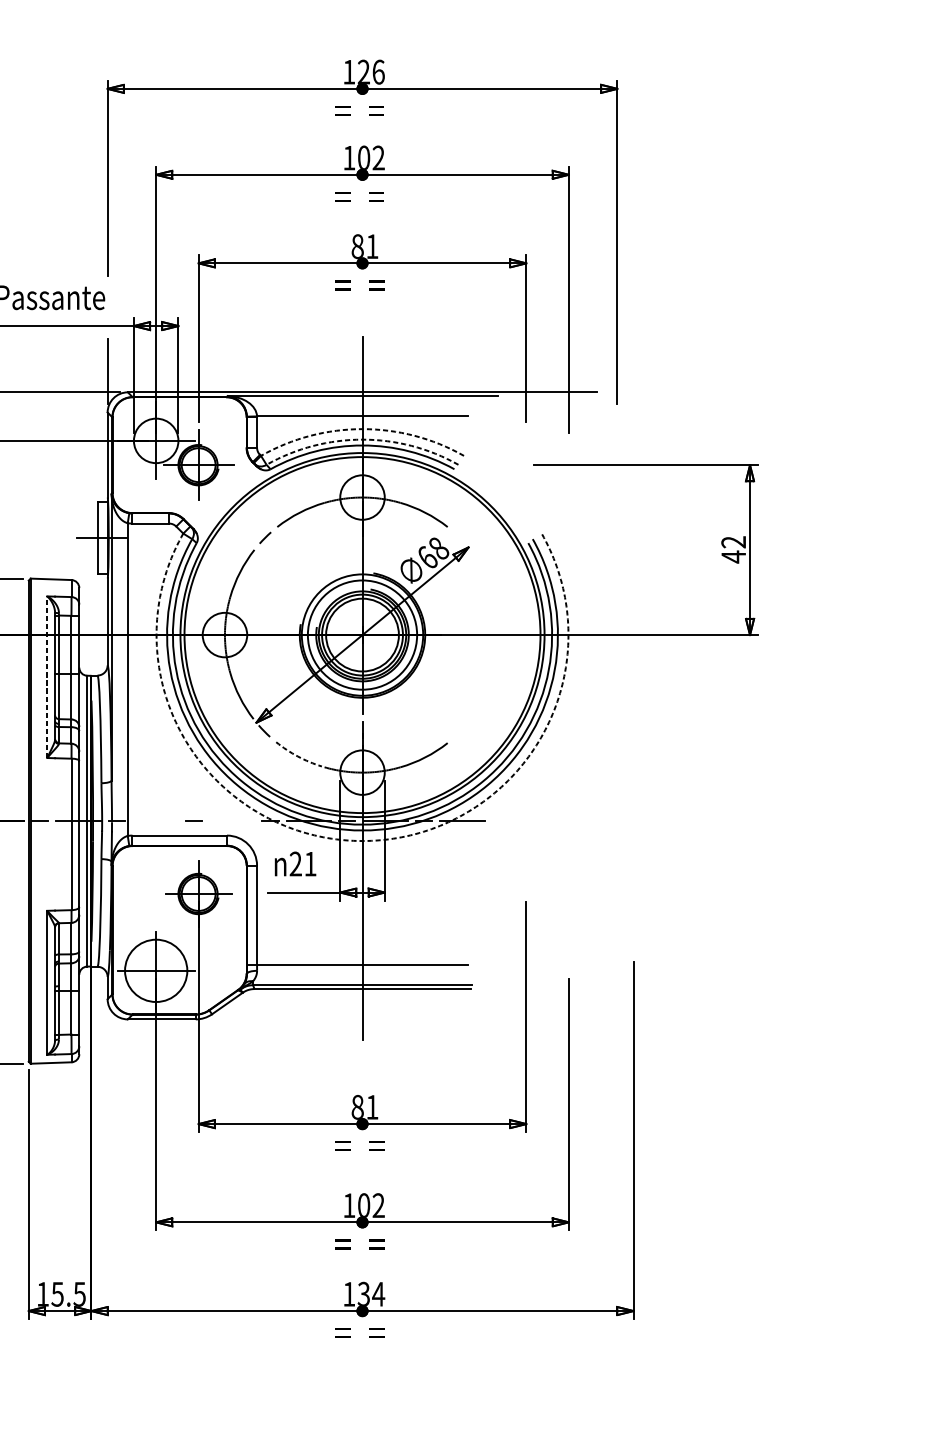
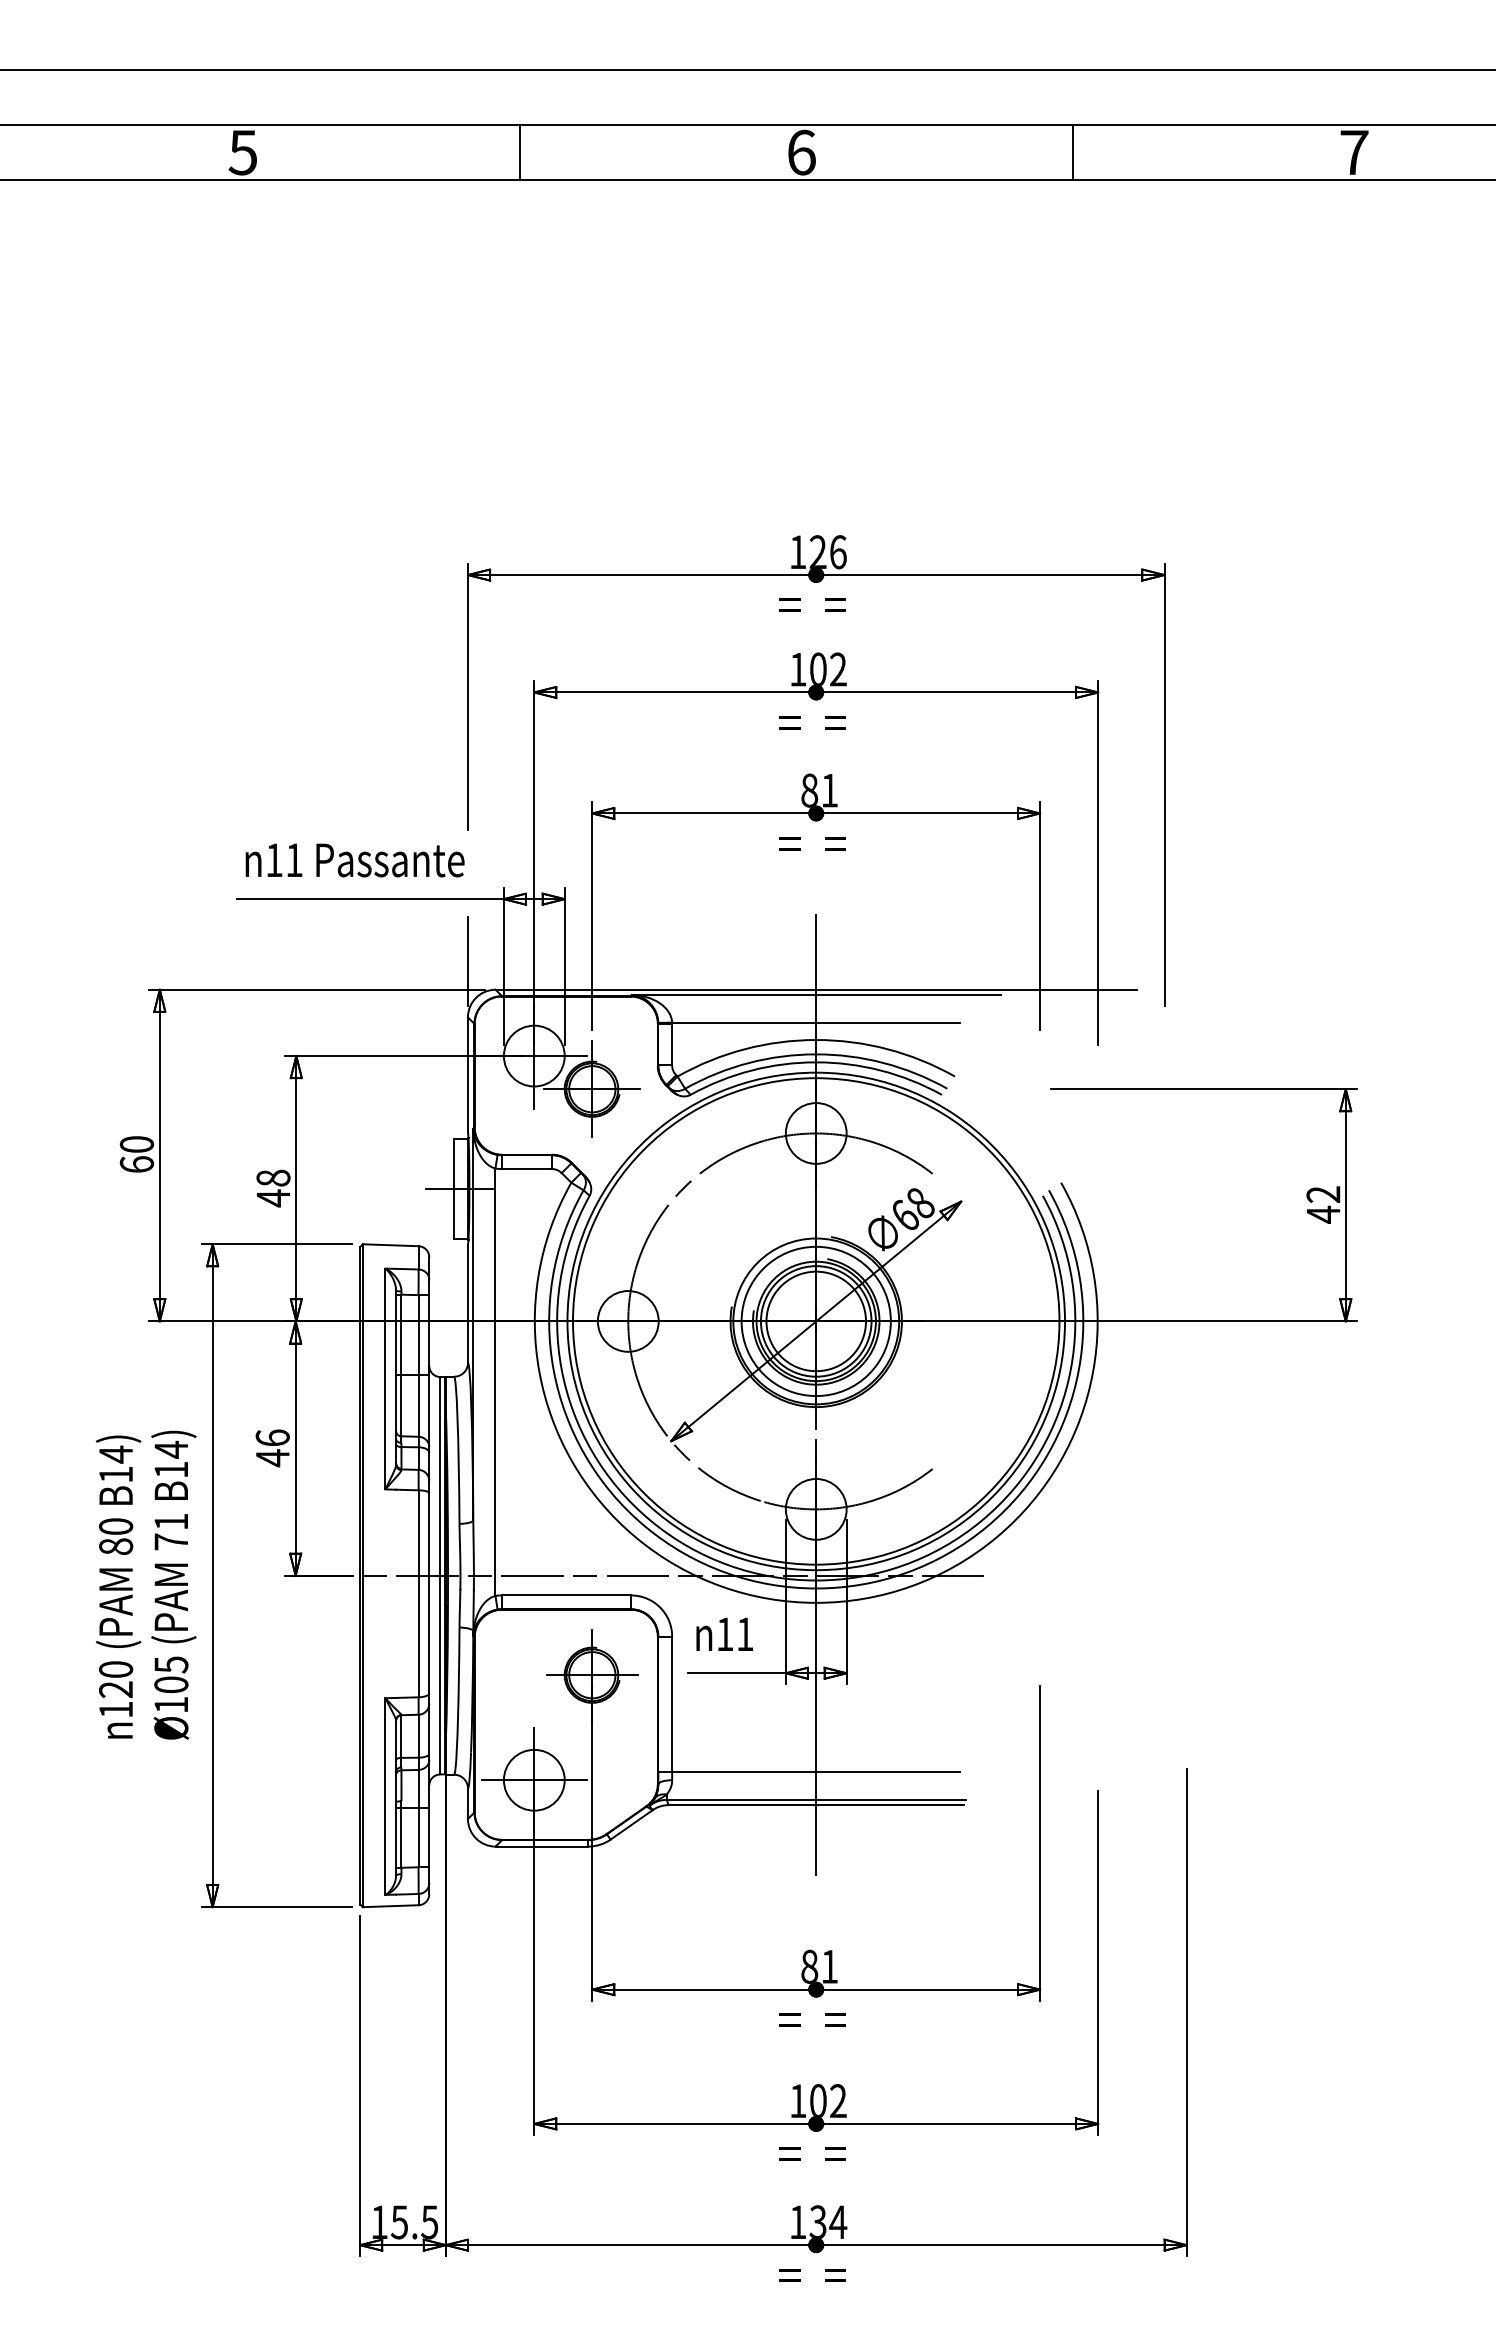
arc: (362, 429) -> (816, 1040), dashed -> solid
arc: (362, 439) -> (816, 1054), dashed -> solid
line: (47, 676) -> (385, 1378), dashed -> solid
arc: (297, 756) -> (727, 1487), dashed -> solid
line: (154, 821) -> (532, 1575), added
line: (231, 821) -> (637, 1575), added
arc: (362, 840) -> (816, 1602), dashed -> solid
text: (295, 863) -> (724, 1633), 21 -> 11
circle: (155, 970) -> (533, 1779), size x0.71

